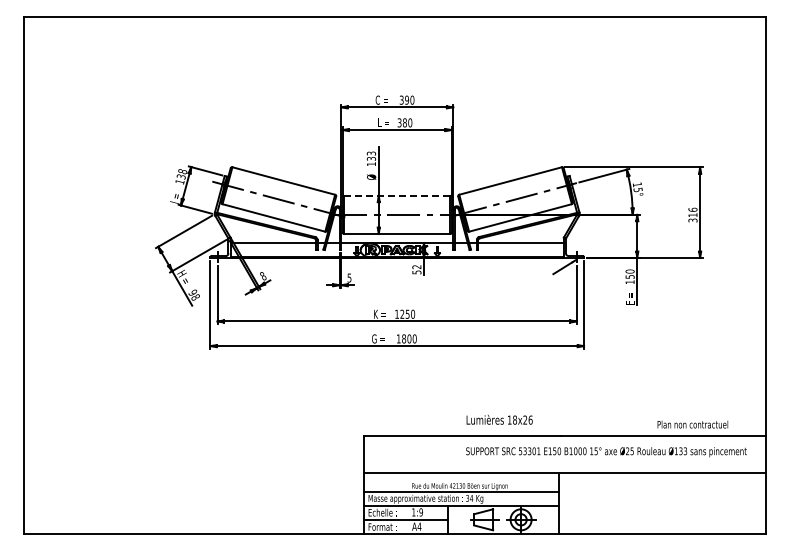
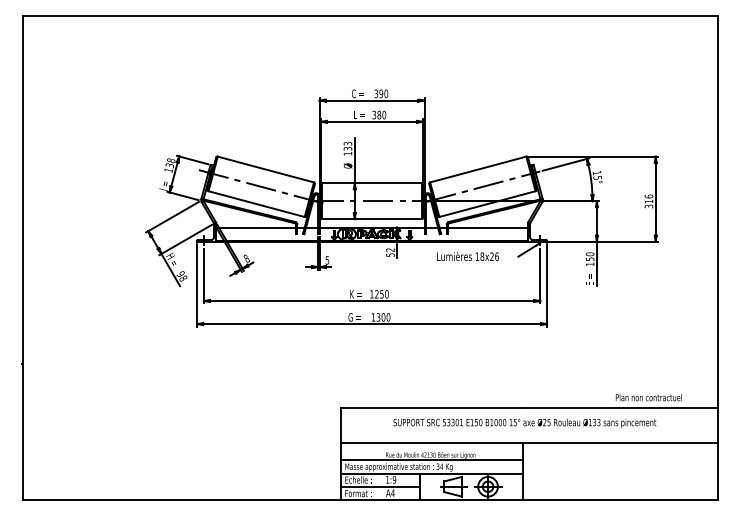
line: (396, 195) -> (371, 183), dashed -> solid
text: (404, 338) -> (378, 316), 1800 -> 1300
text: (499, 419) -> (467, 256), moved
text: (606, 452) -> (524, 423), moved

